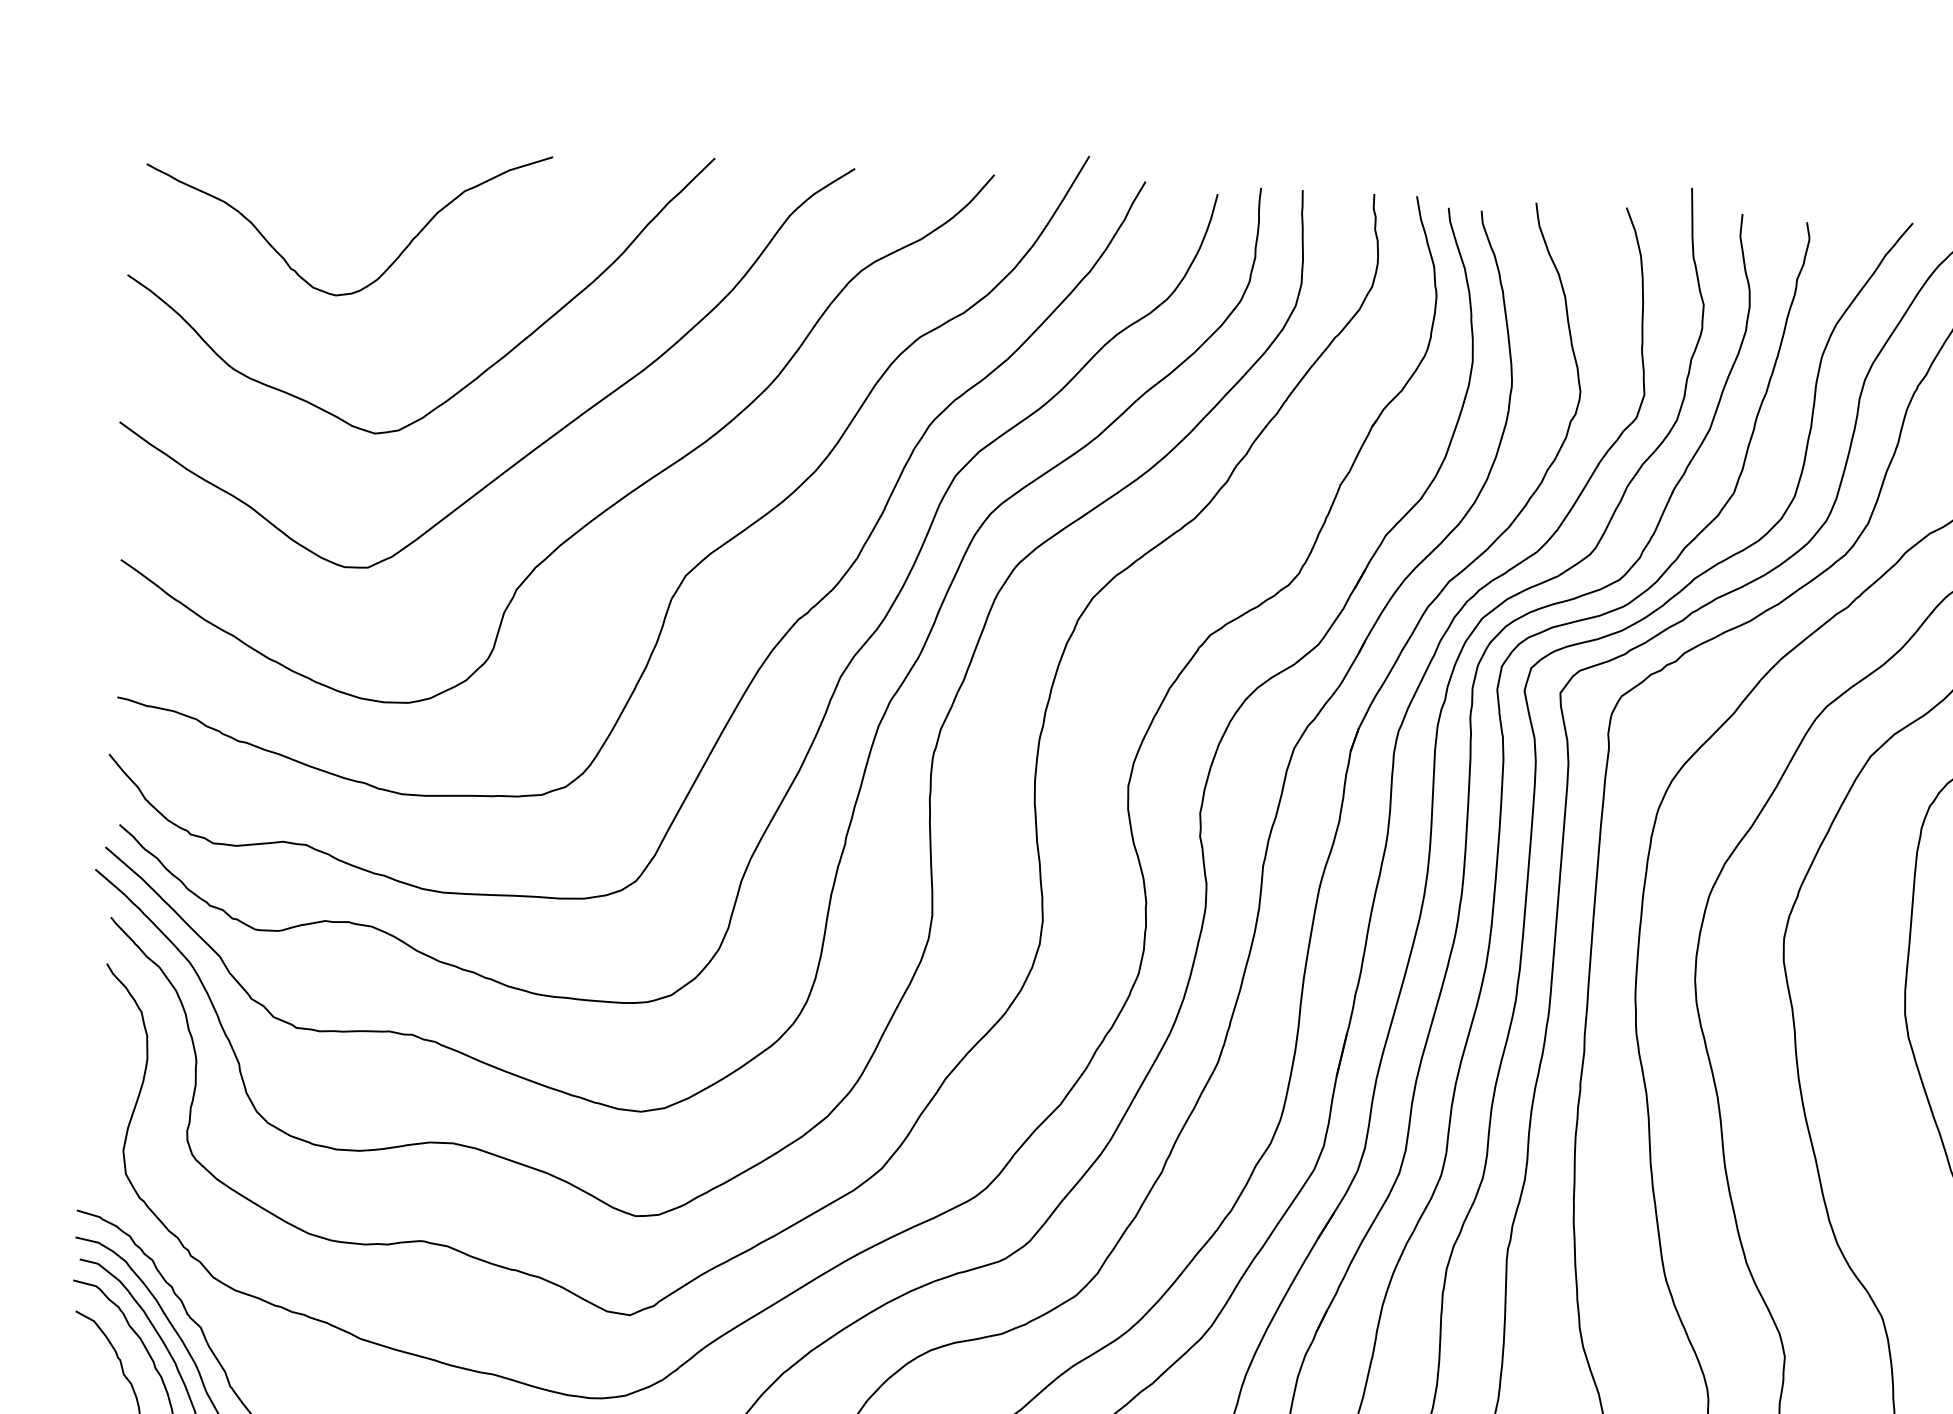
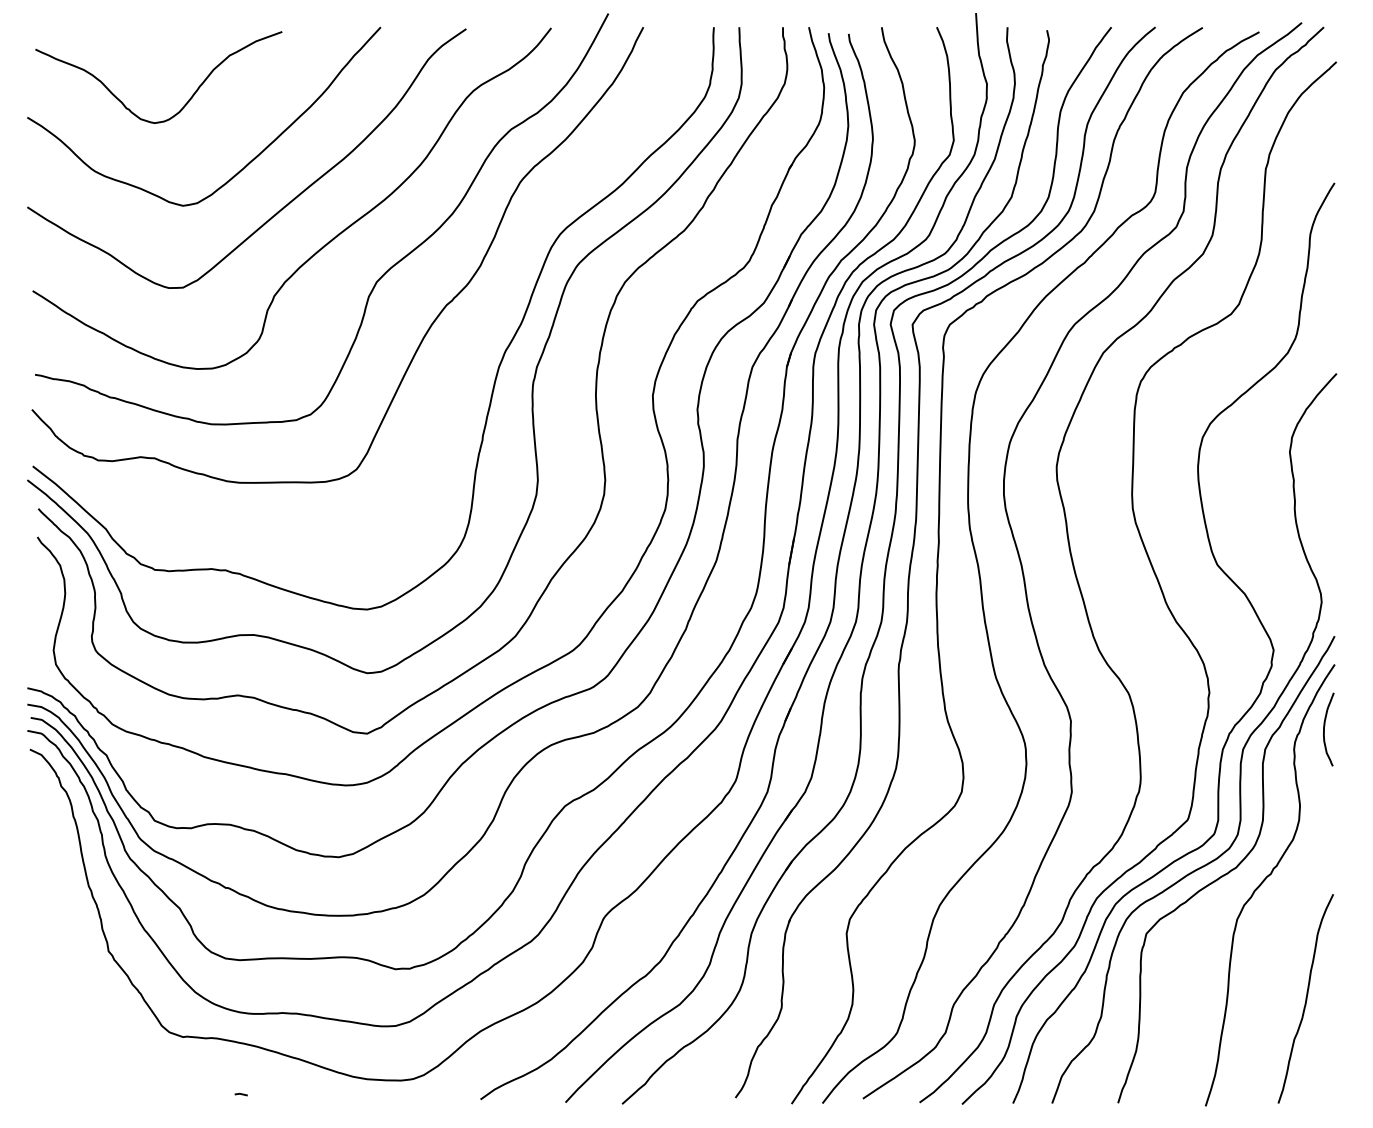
curve: (839, 675) -> (473, 337), removed

